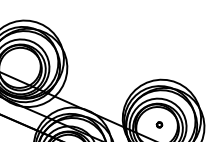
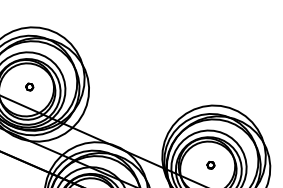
part: (21, 65) -> (28, 86), added

